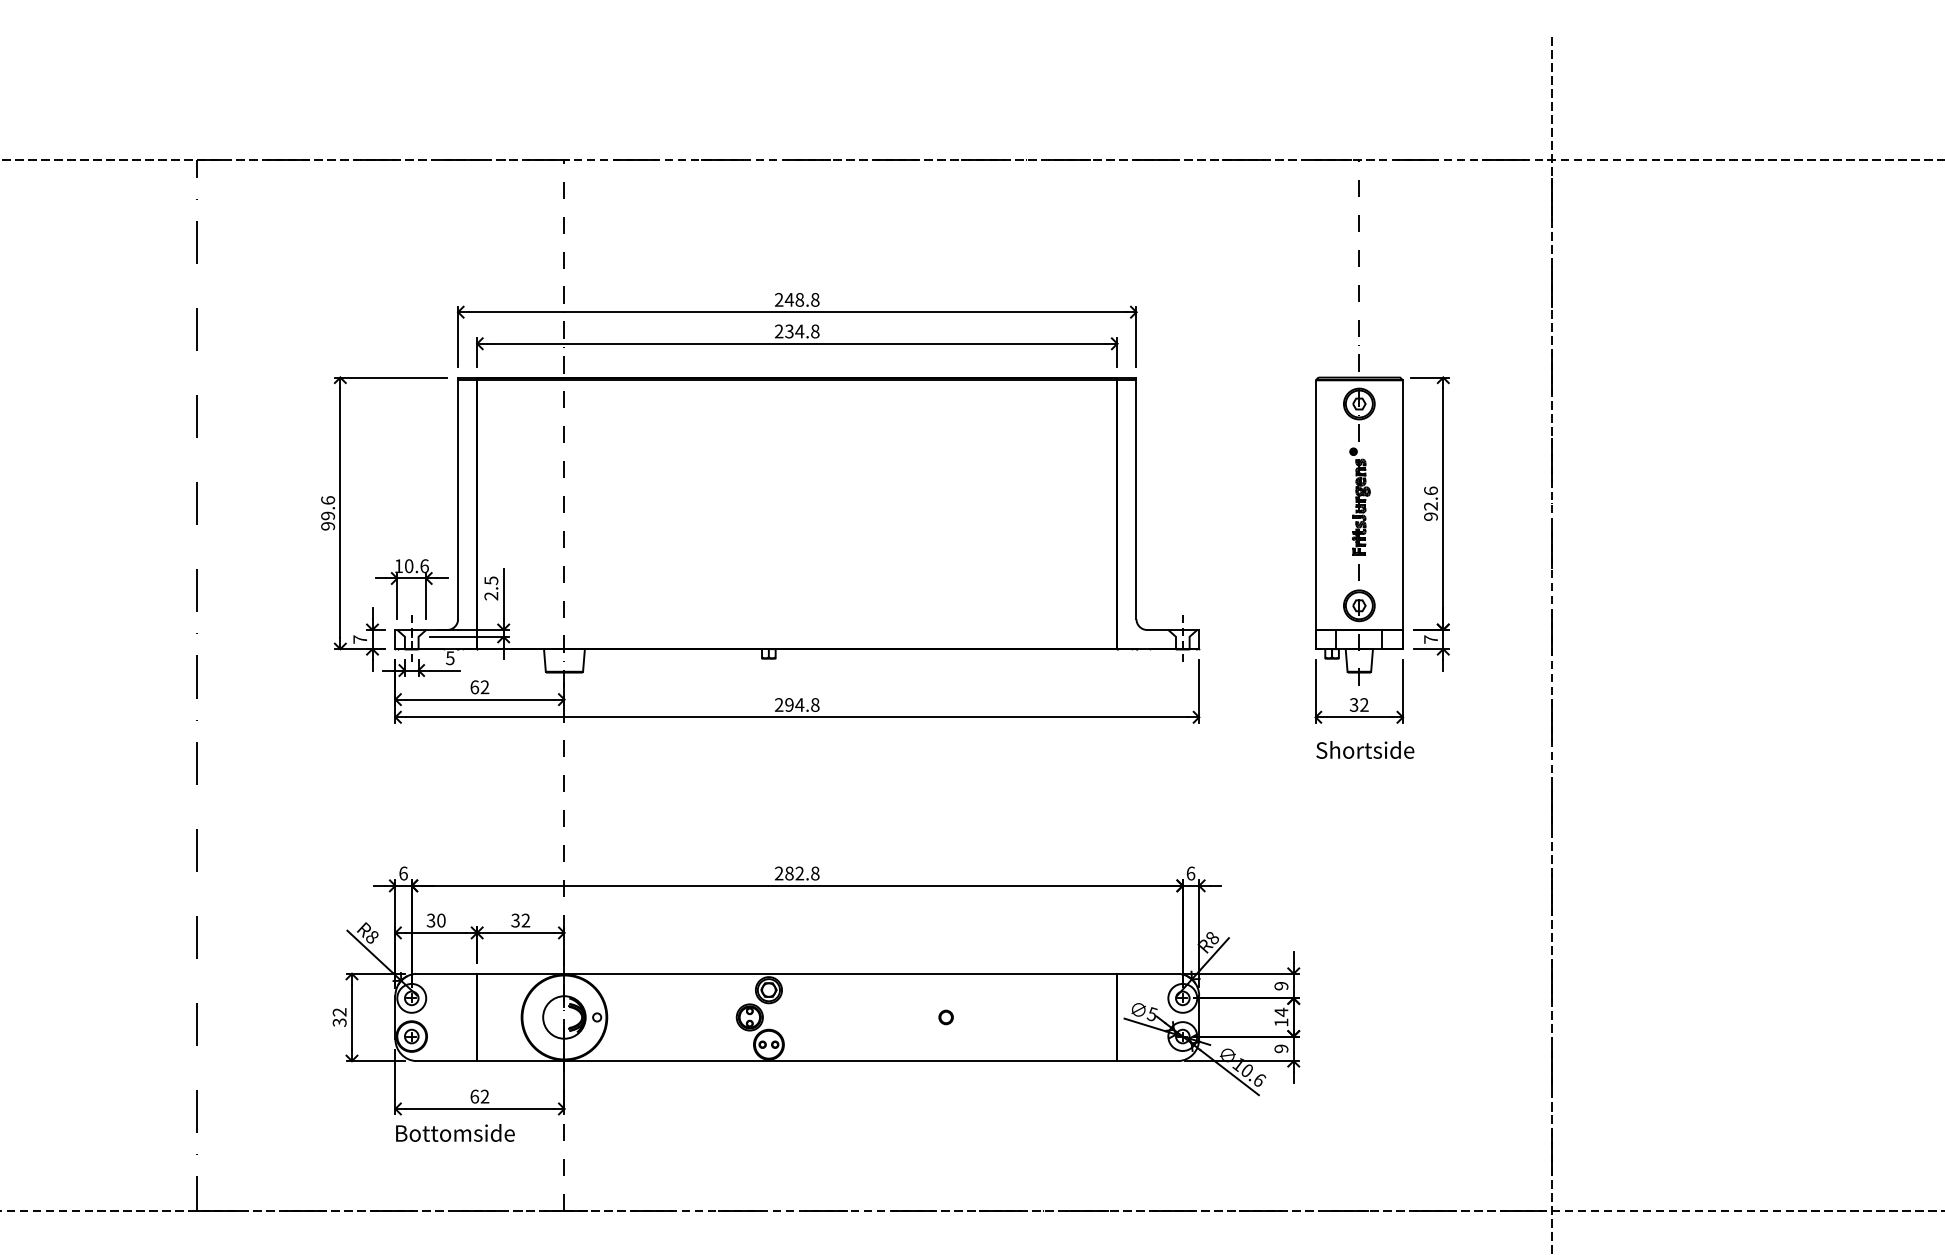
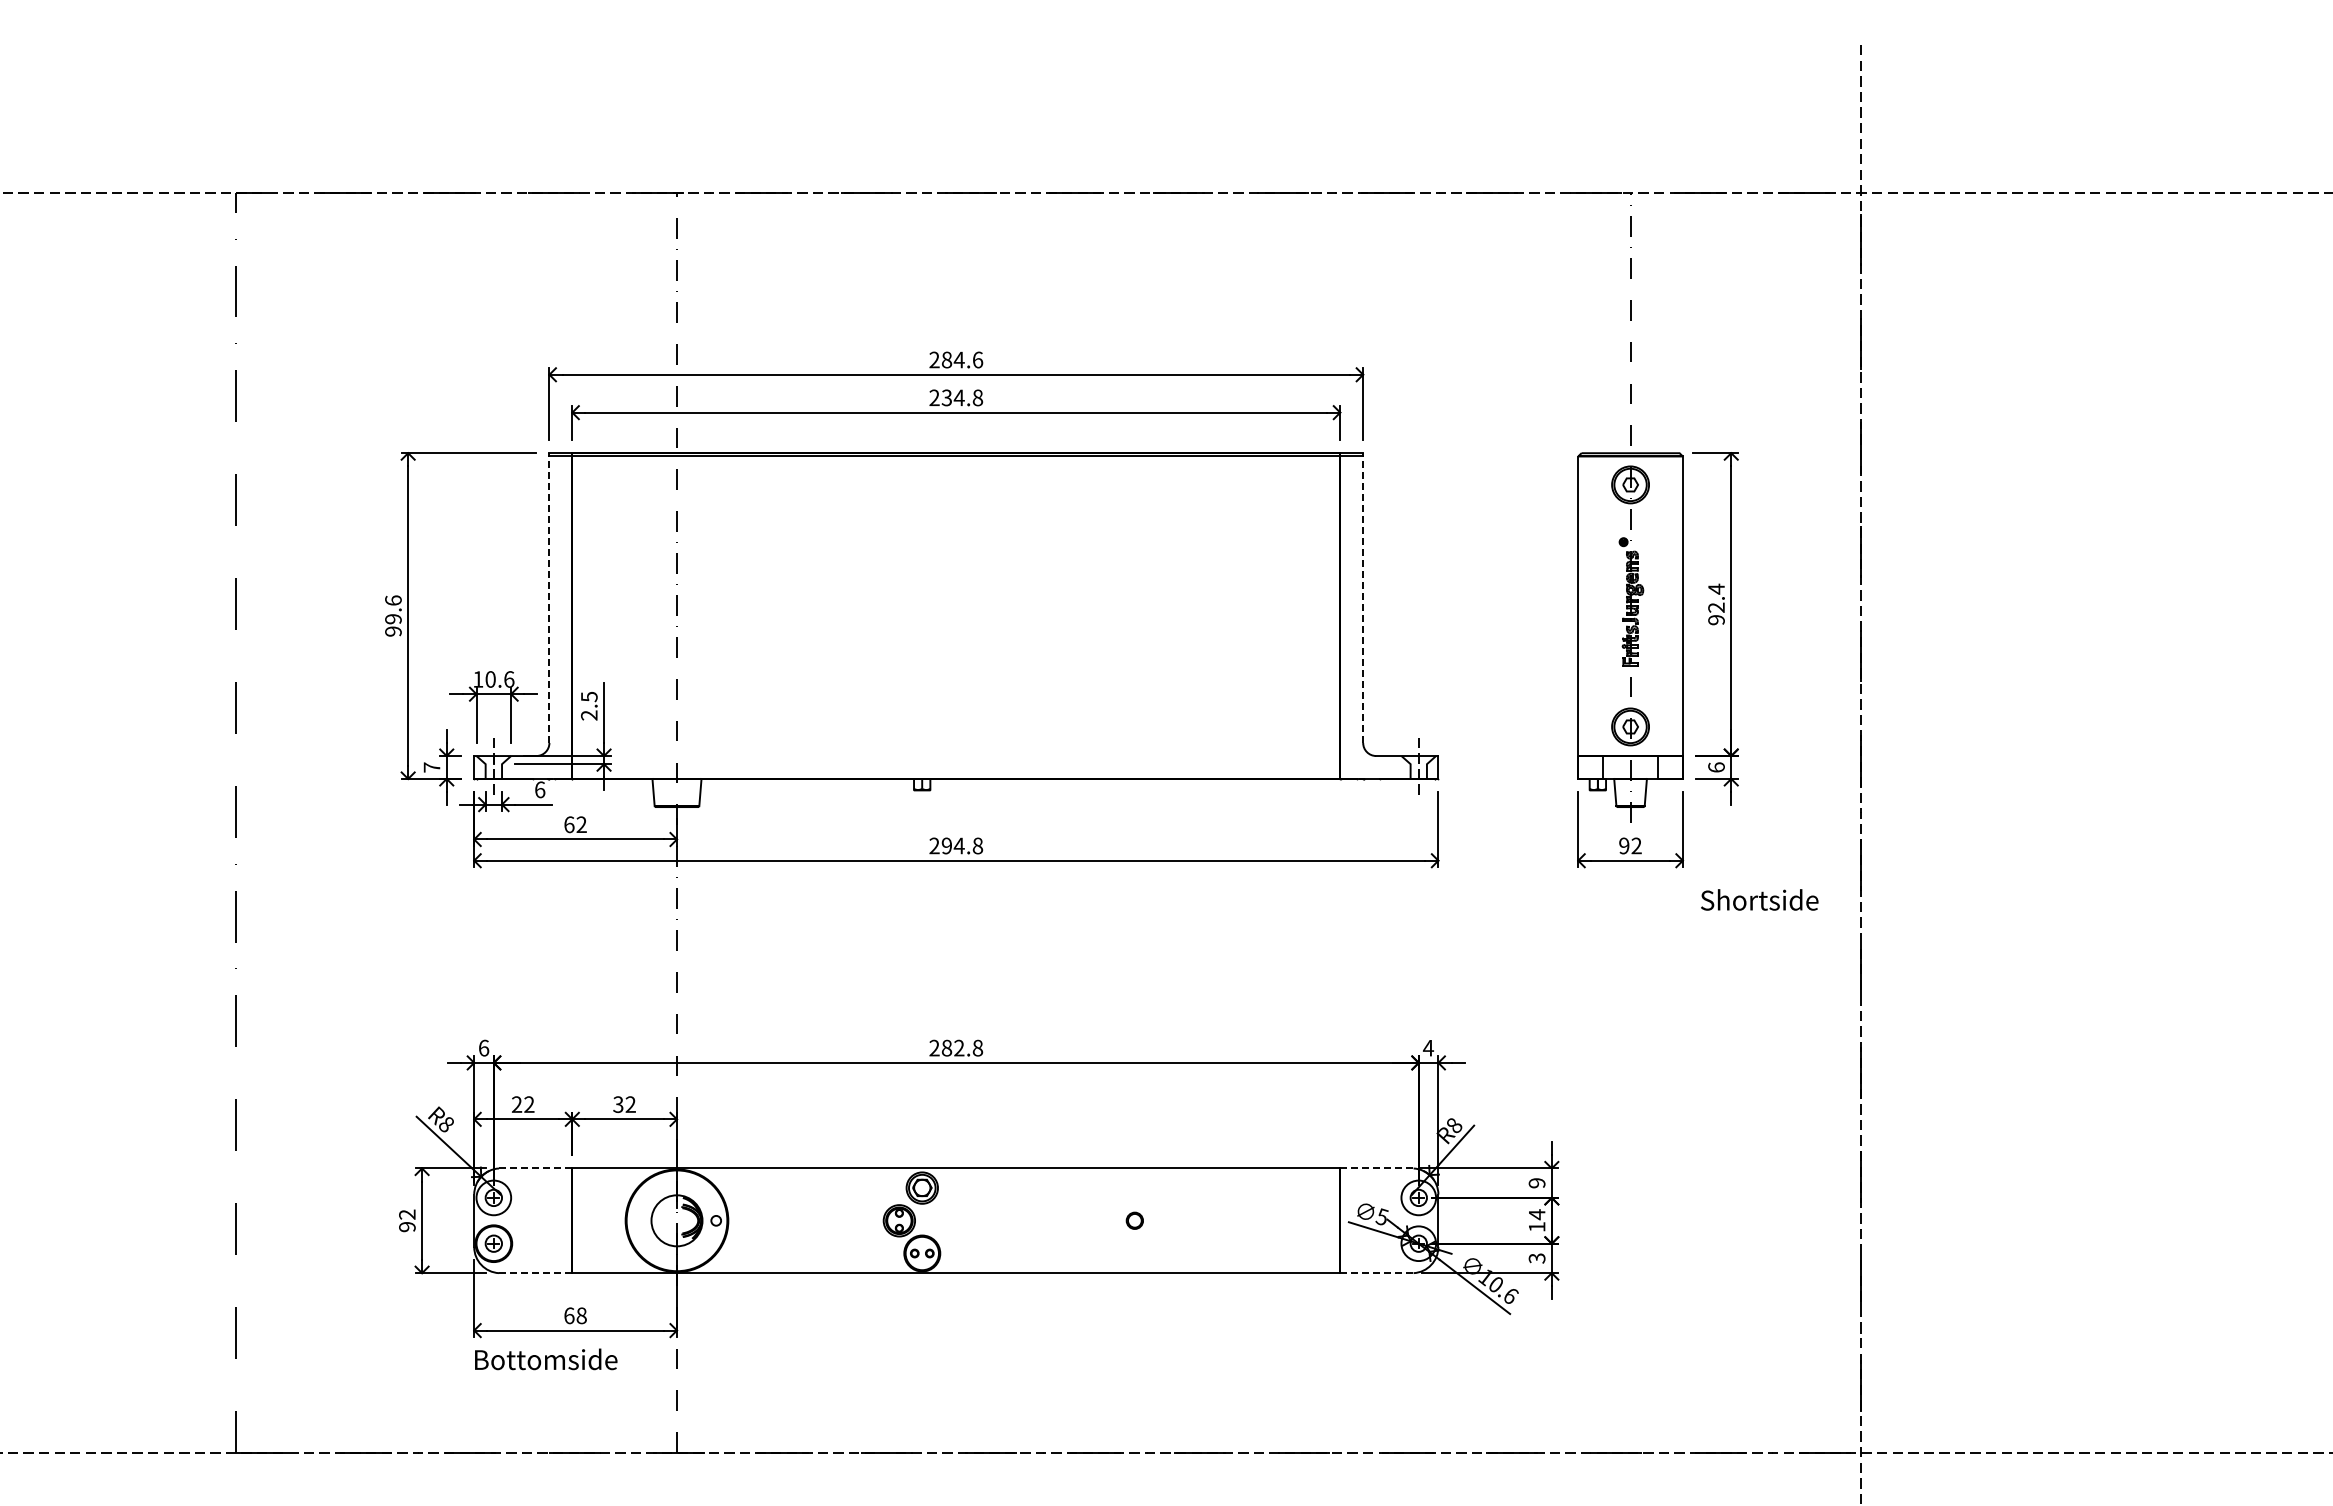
text: (802, 299) -> (962, 359), 248.8 -> 284.6
text: (1430, 490) -> (1716, 588), 92.6 -> 92.4
line: (458, 498) -> (549, 598), solid -> dashed
line: (1136, 498) -> (1363, 598), solid -> dashed
text: (1430, 639) -> (1716, 767), 7 -> 6
text: (449, 657) -> (539, 789), 5 -> 6
text: (1354, 704) -> (1624, 845), 32 -> 92
text: (1365, 749) -> (1759, 899), moved
text: (1190, 872) -> (1428, 1047), 6 -> 4
text: (435, 920) -> (522, 1104), 30 -> 22
line: (446, 973) -> (535, 1168), solid -> dashed
line: (1147, 973) -> (1376, 1168), solid -> dashed
text: (339, 1023) -> (407, 1227), 32 -> 92
text: (1281, 1048) -> (1537, 1258), 9 -> 3
line: (446, 1061) -> (535, 1273), solid -> dashed
line: (1147, 1061) -> (1376, 1273), solid -> dashed
text: (484, 1096) -> (581, 1315), 62 -> 68

